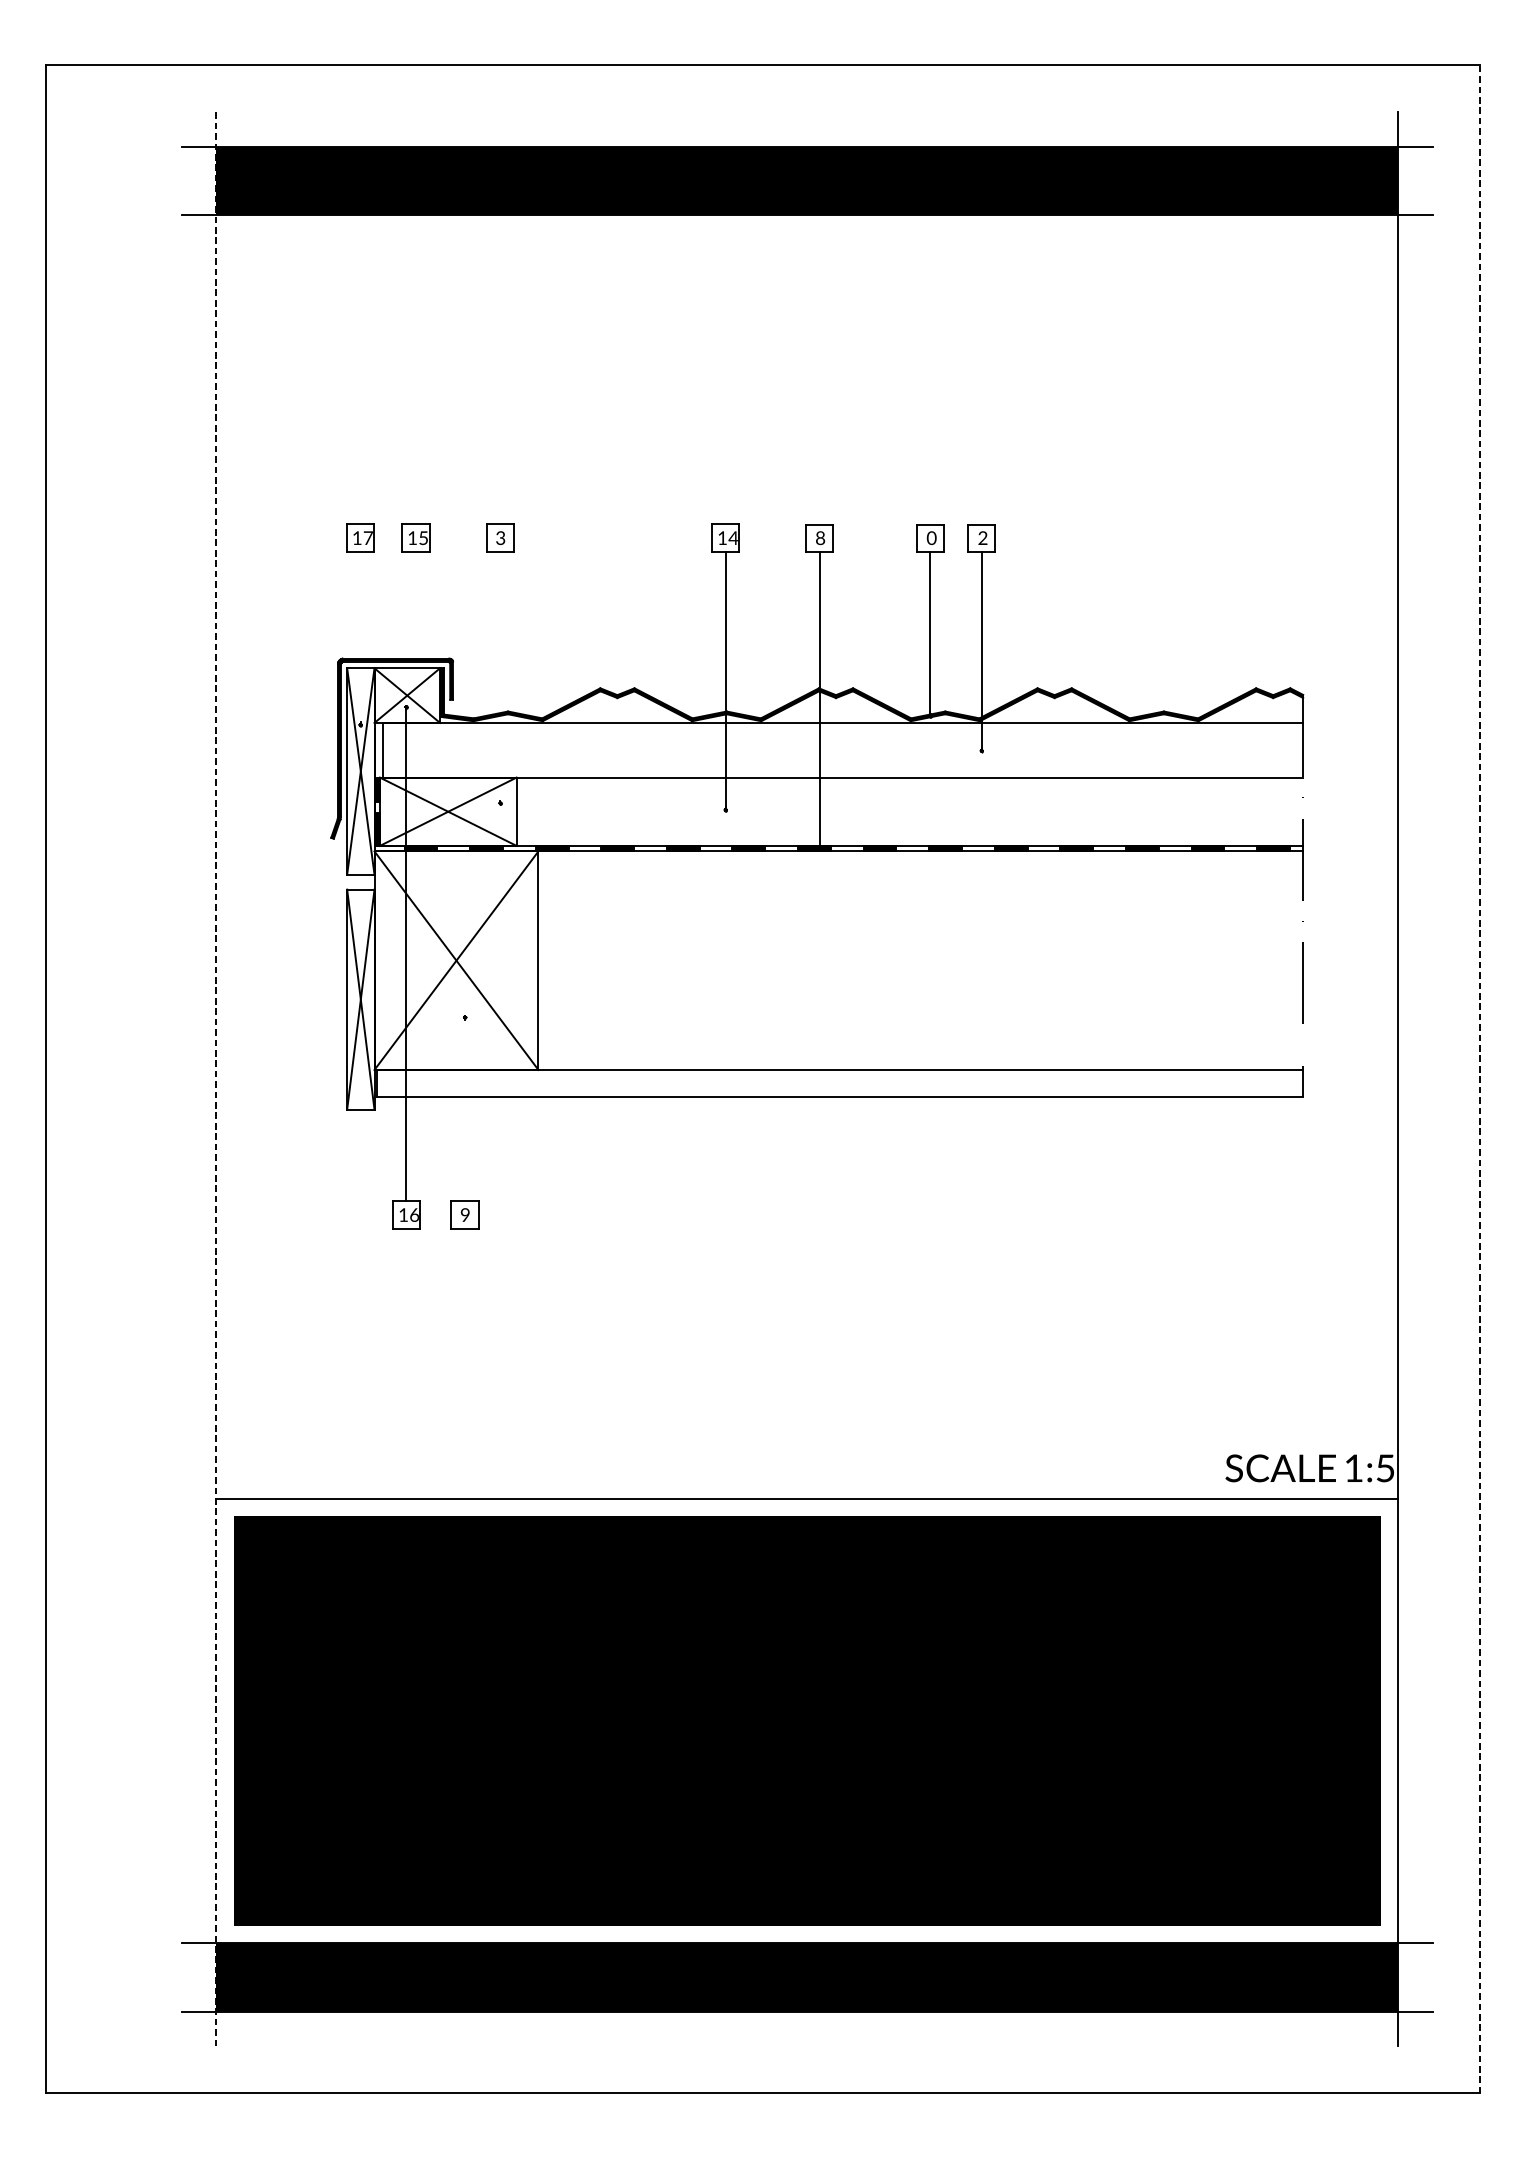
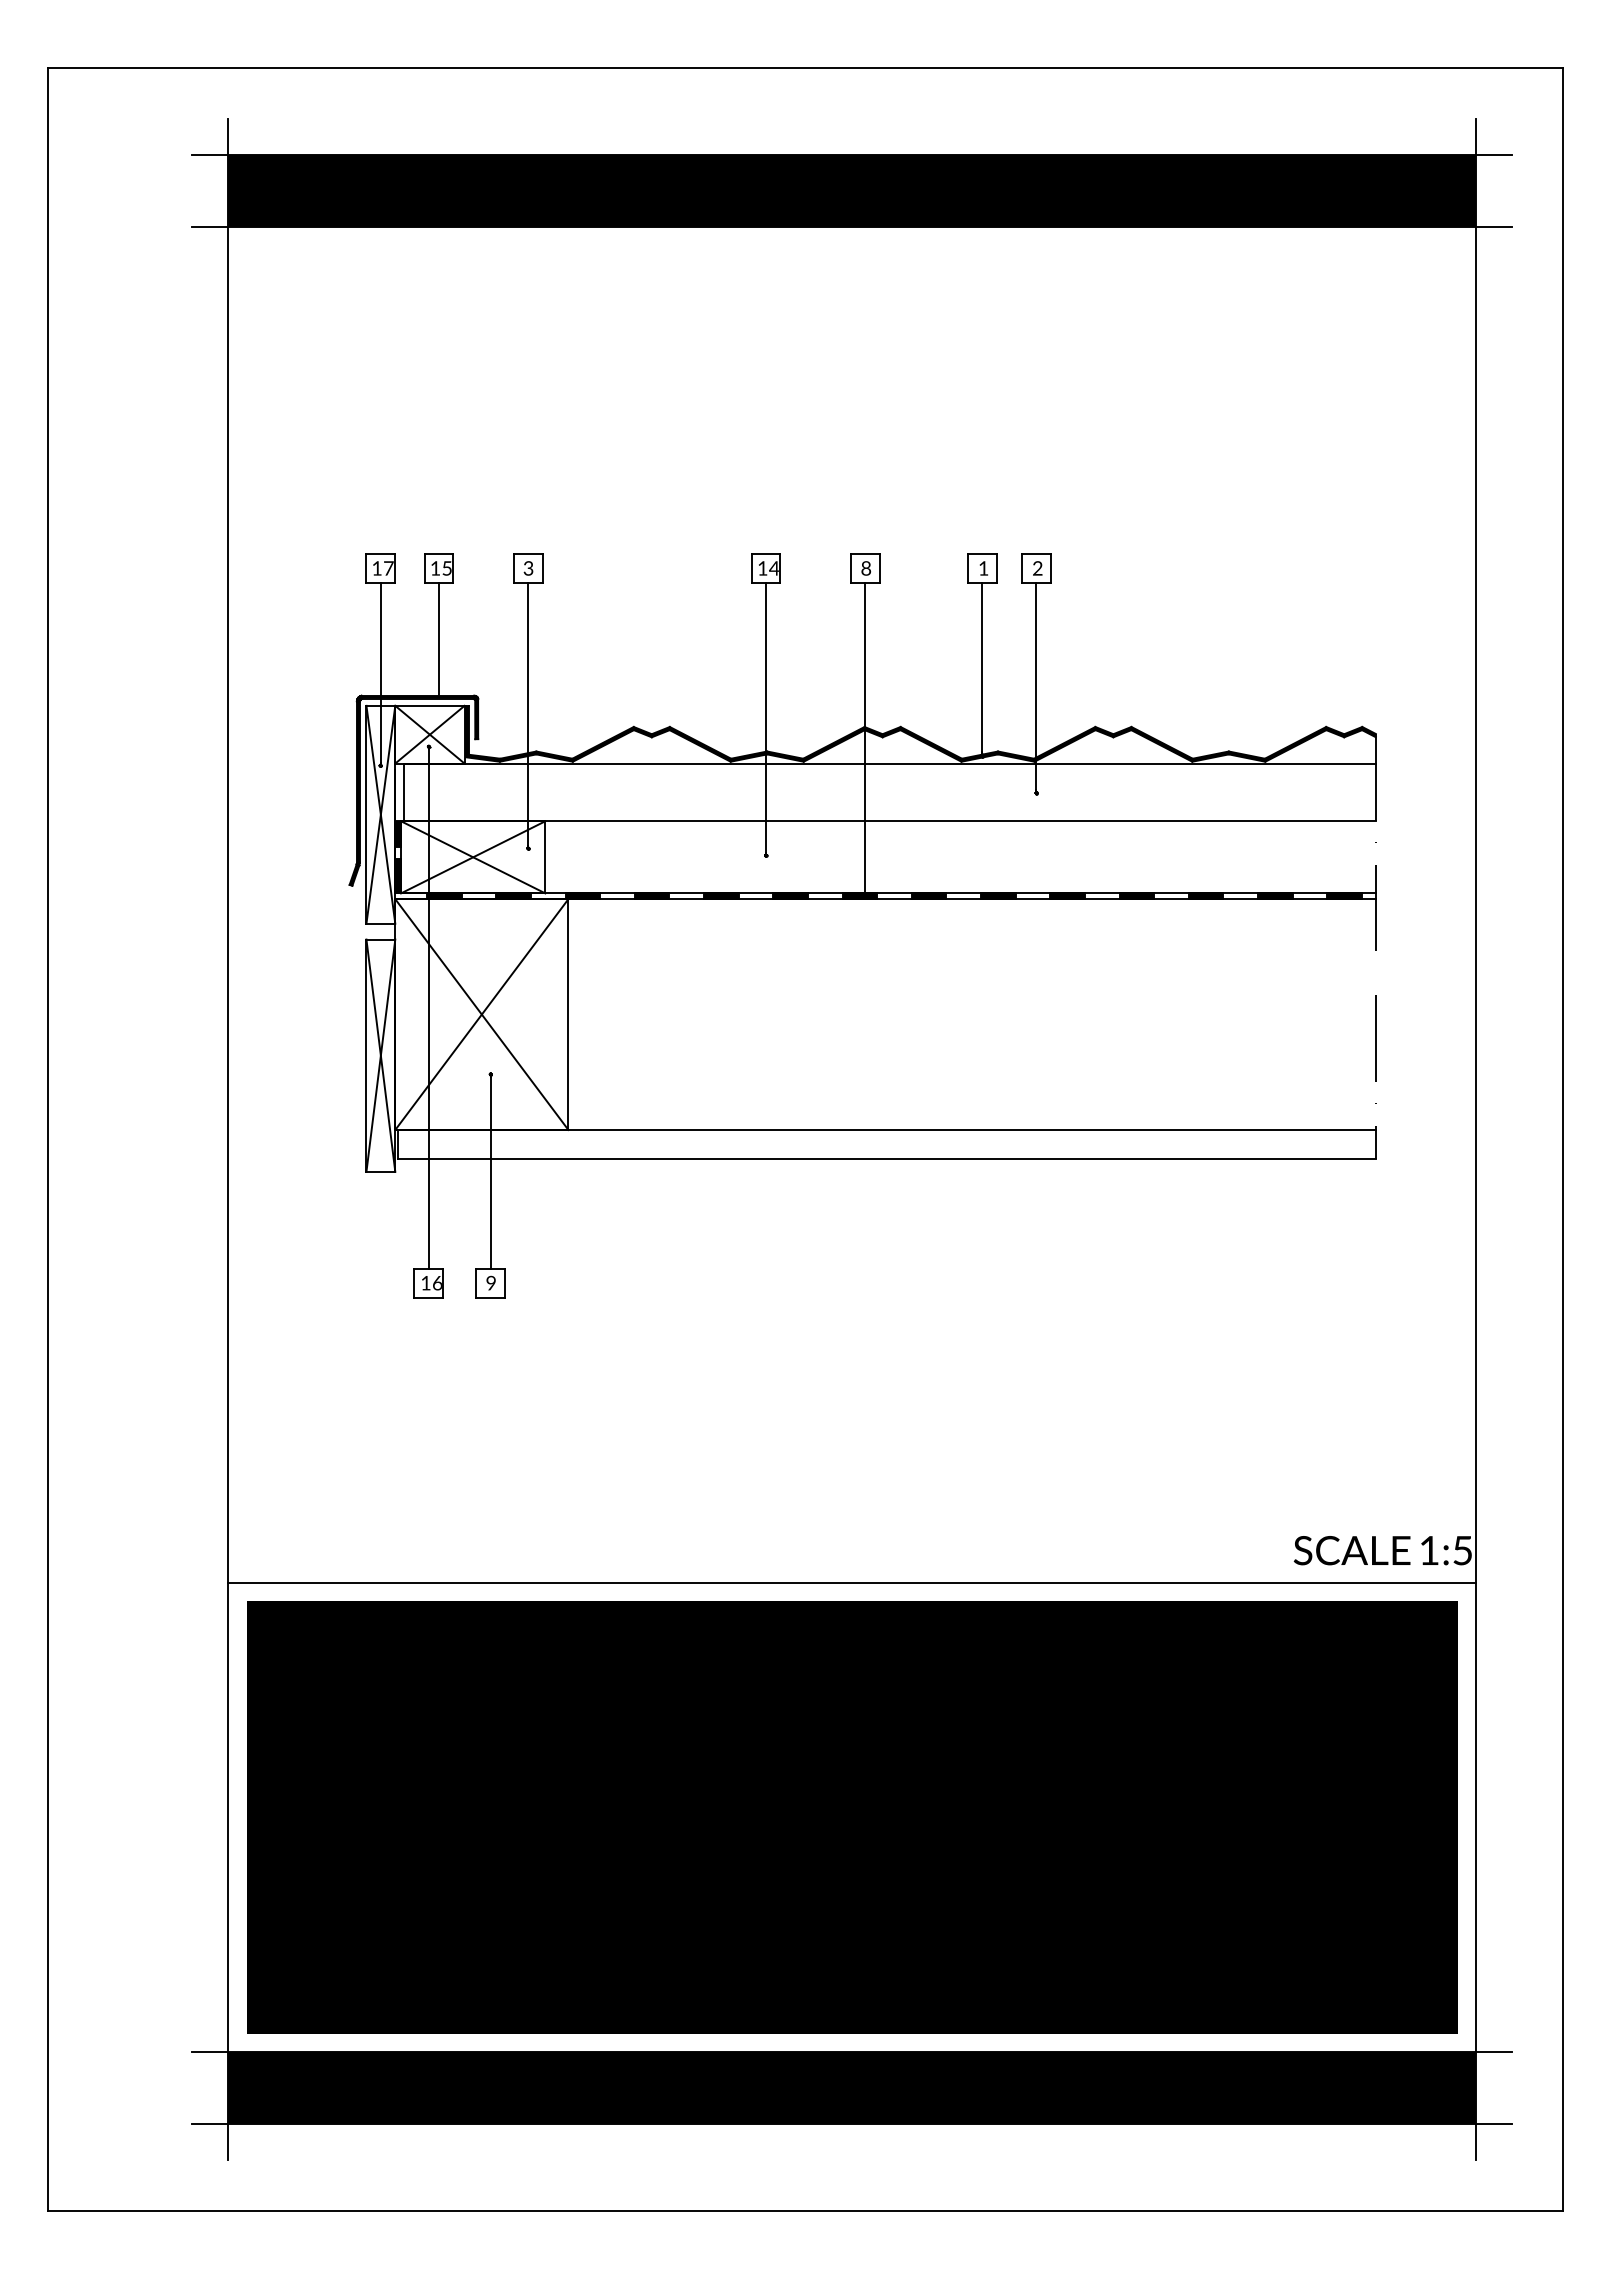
text: (931, 538) -> (983, 568), 0 -> 1
line: (415, 604) -> (438, 638), added
line: (360, 636) -> (380, 672), added
line: (500, 675) -> (528, 713), added
line: (216, 1079) -> (228, 1139), dashed -> solid
line: (1479, 1079) -> (1562, 1139), dashed -> solid
line: (464, 1110) -> (490, 1172), added

